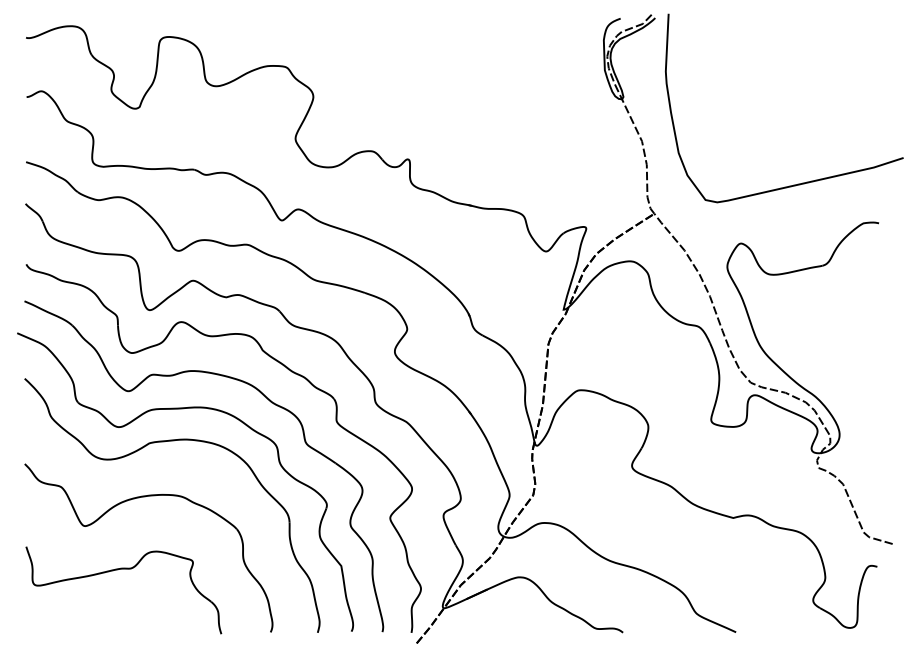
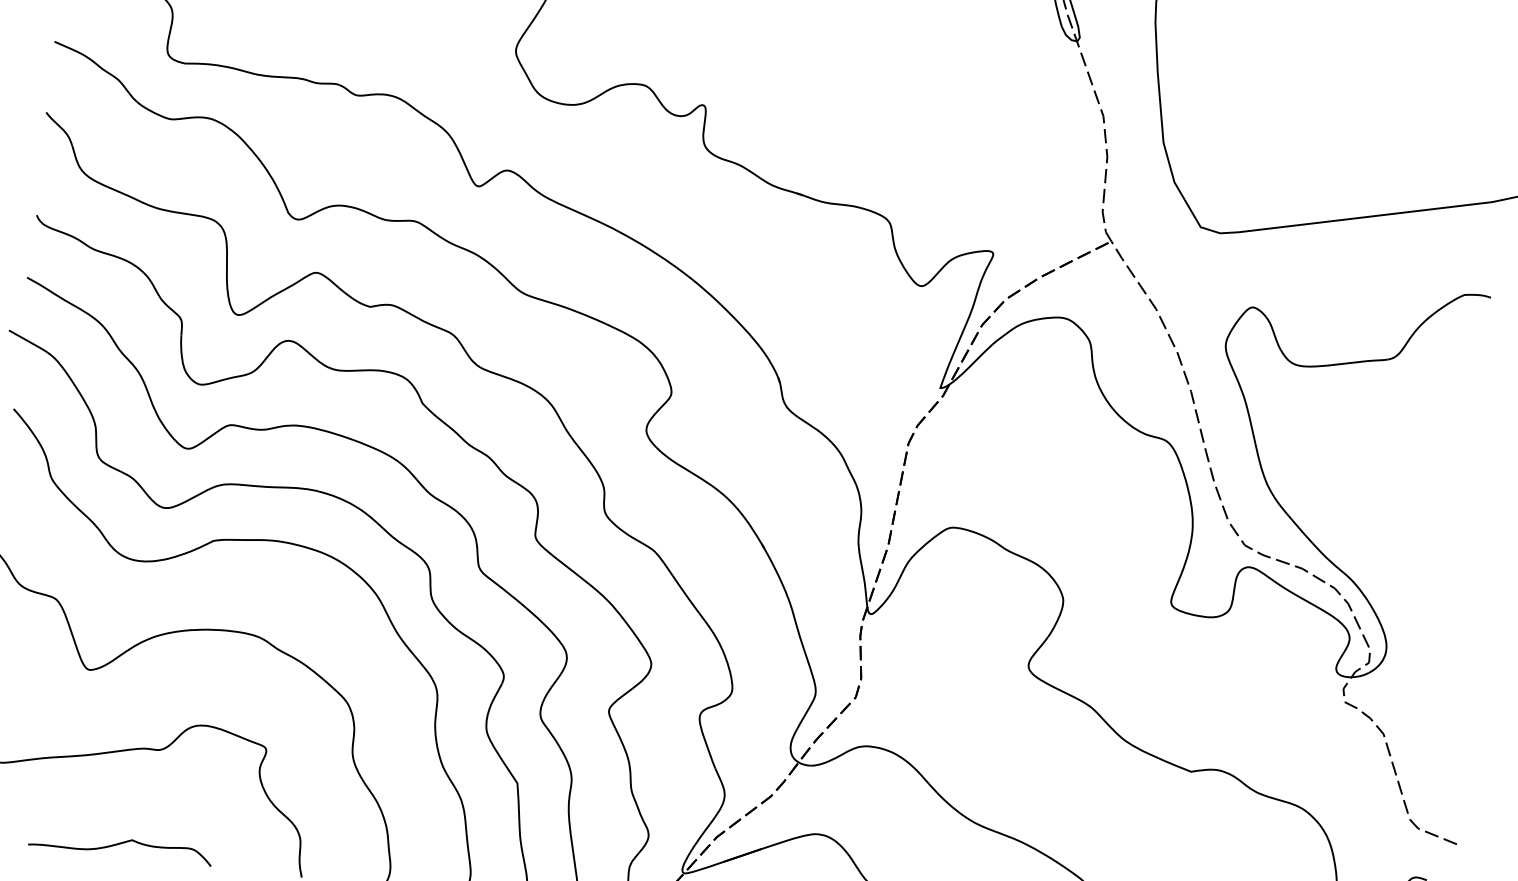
curve: (113, 626) -> (120, 845), added

